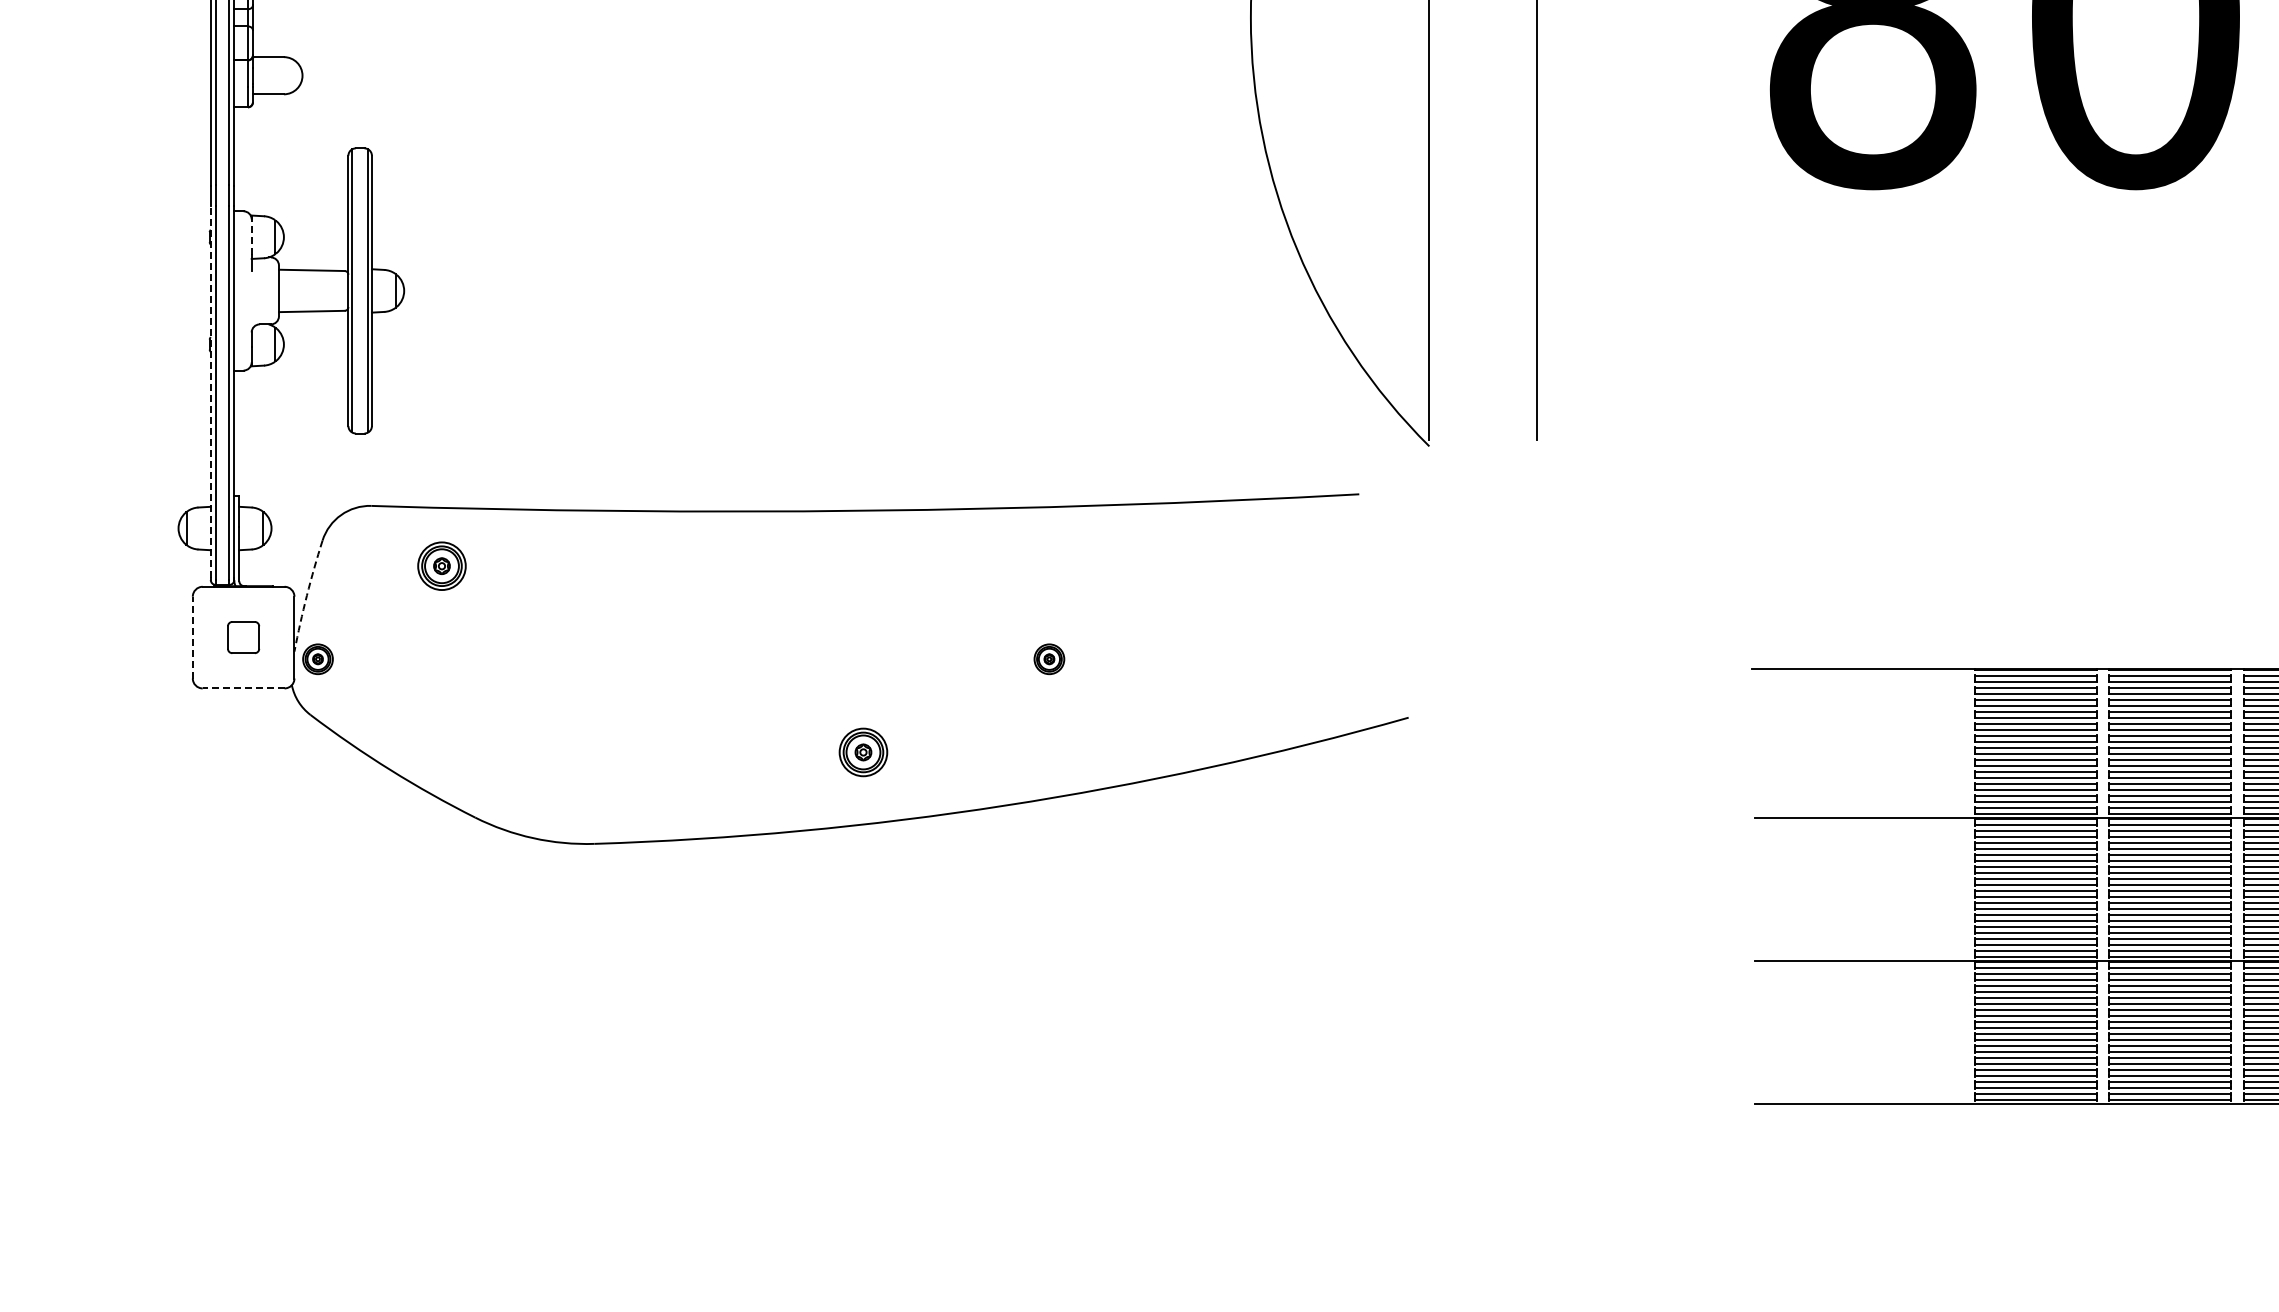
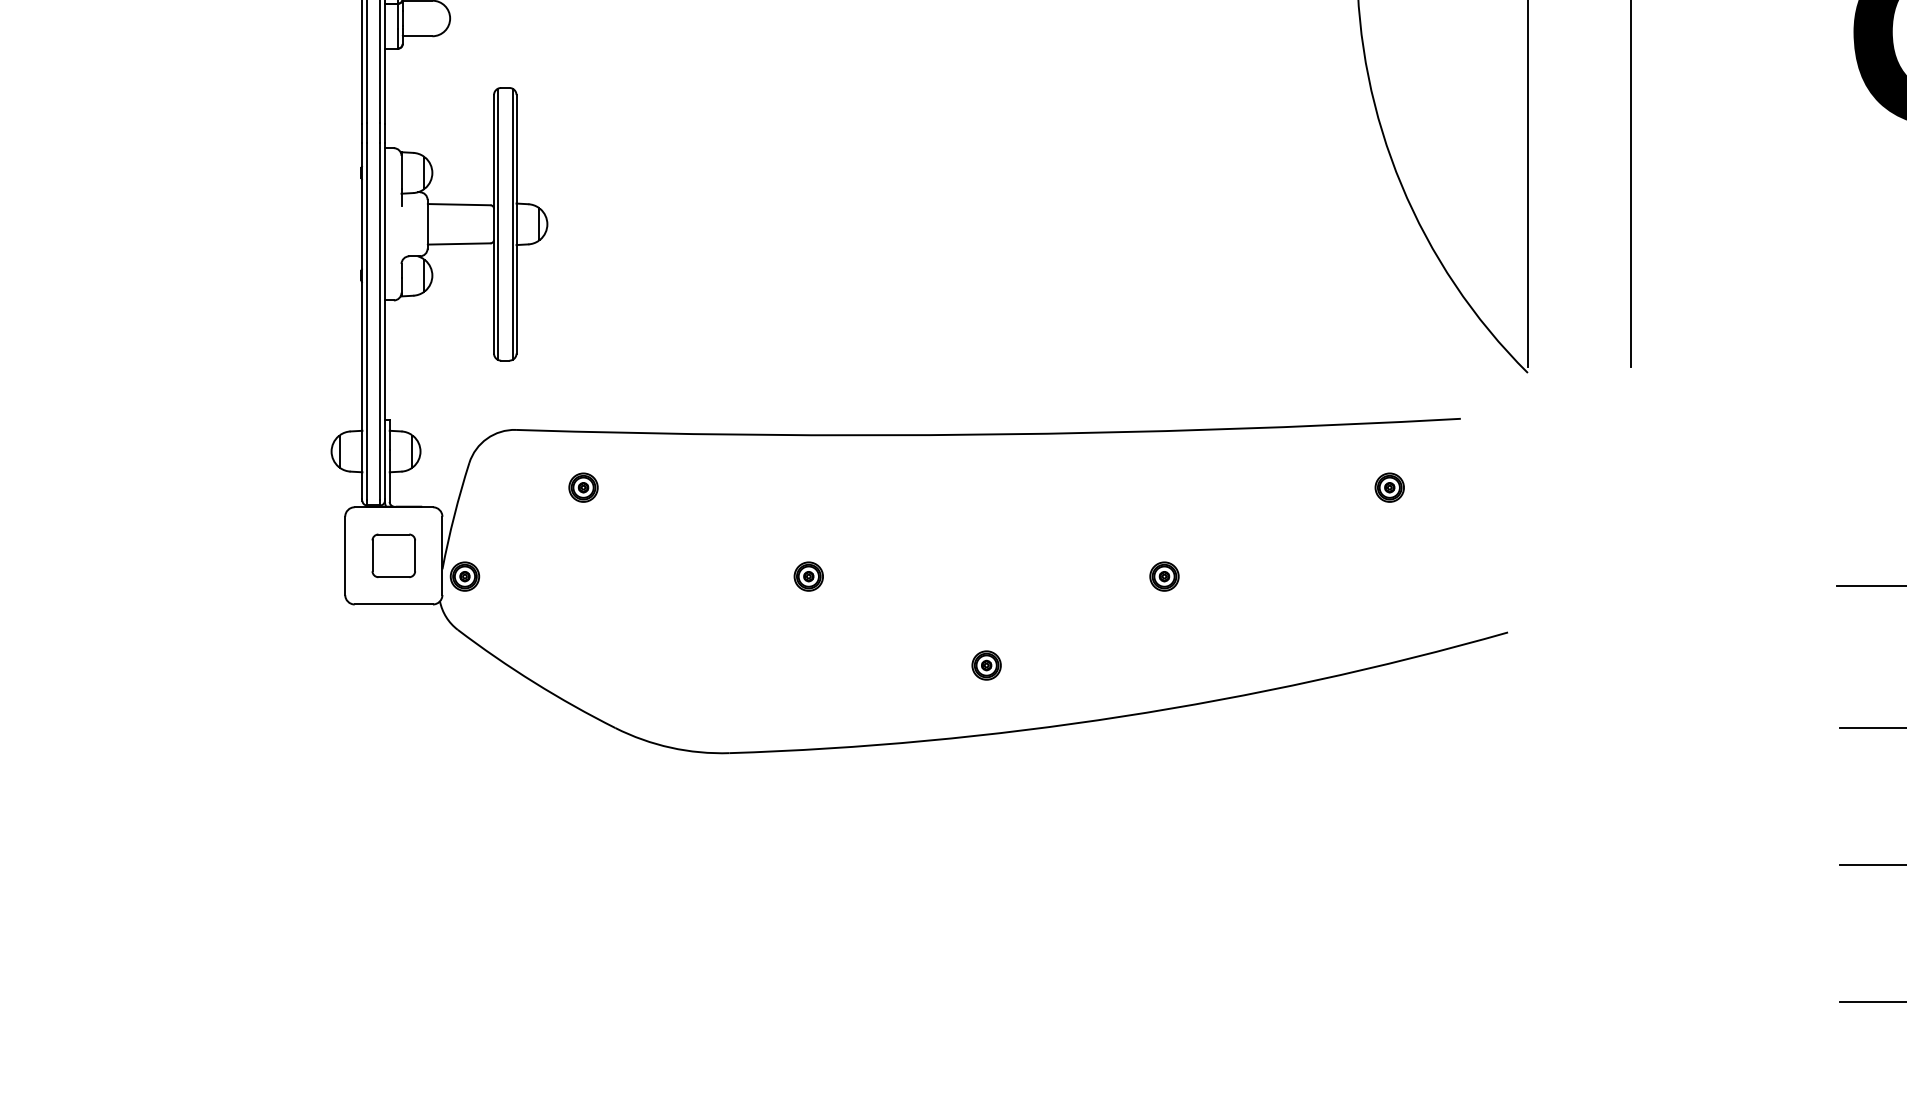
line: (251, 234) -> (401, 170), dashed -> solid
line: (210, 391) -> (362, 320), dashed -> solid
part: (441, 566) -> (583, 487), size x0.62
part: (1284, 566) -> (1389, 487), added
arc: (306, 595) -> (453, 515), dashed -> solid
line: (192, 637) -> (344, 555), dashed -> solid
part: (243, 637) -> (393, 555), size x1.43
part: (677, 659) -> (808, 576), added
line: (243, 688) -> (393, 604), dashed -> solid
part: (863, 751) -> (986, 664), size x0.62

